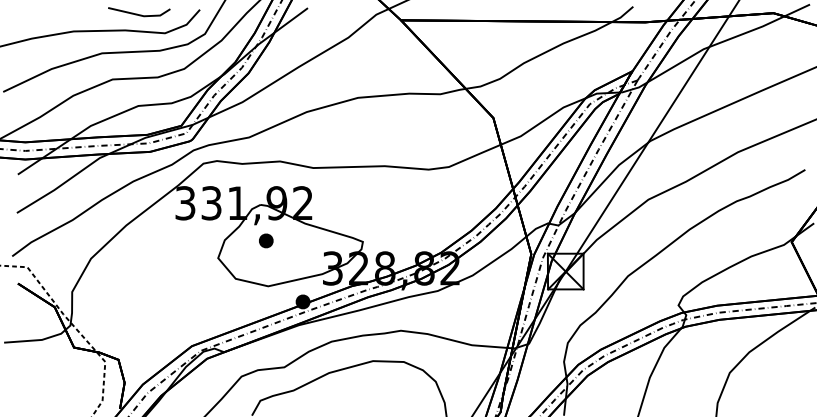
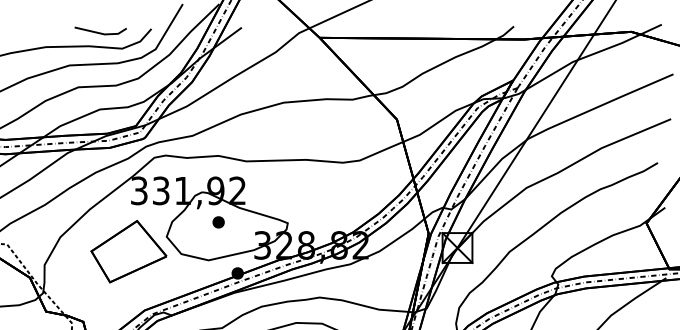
part: (266, 240) -> (218, 222), moved
part: (172, 275) -> (128, 251), added

